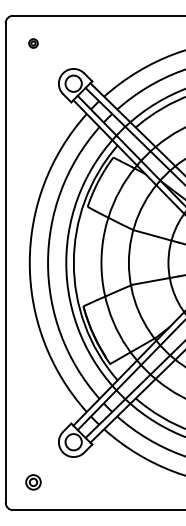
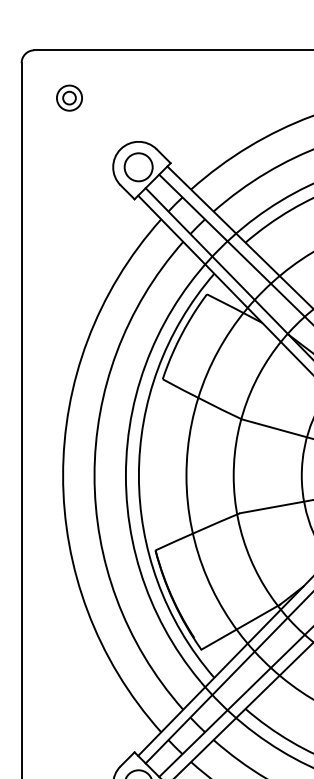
part: (33, 43) -> (69, 98), size x1.67

